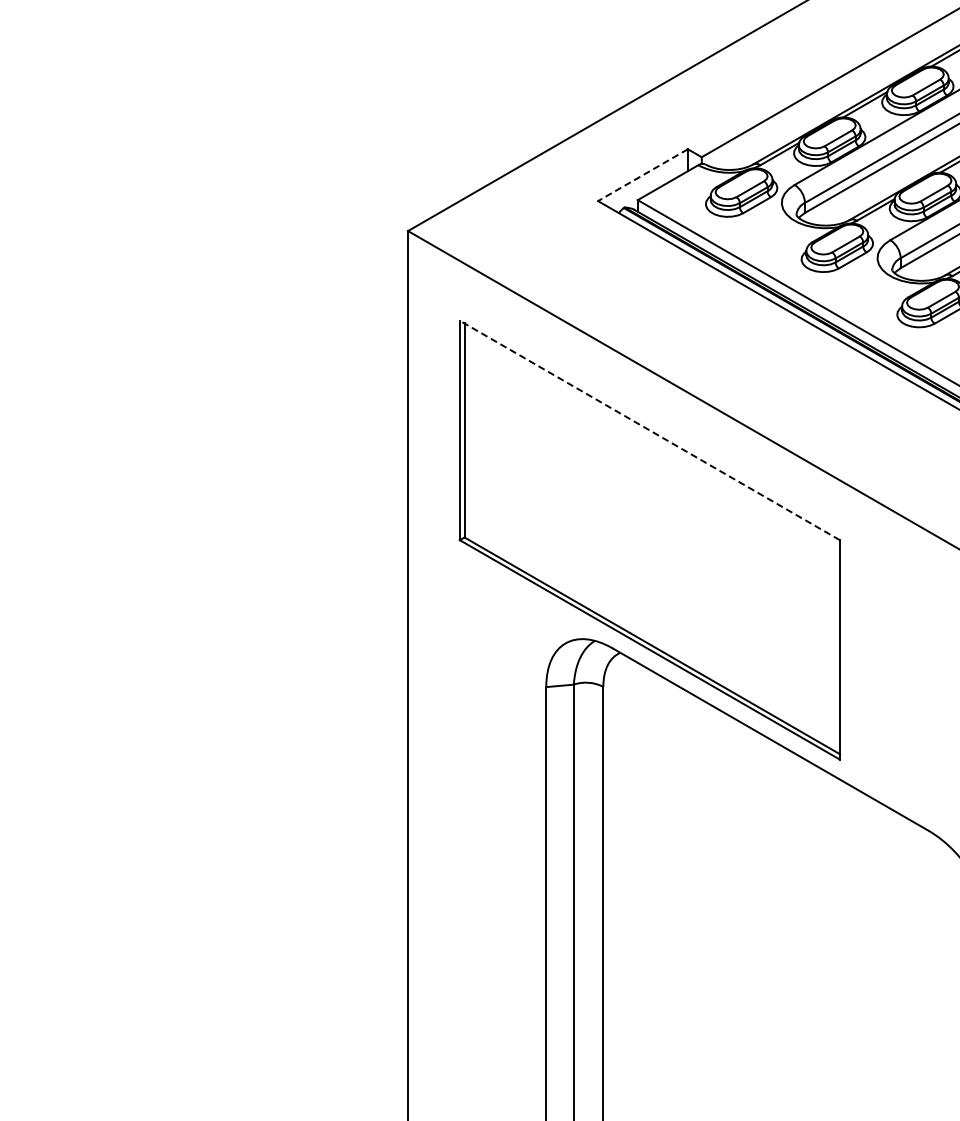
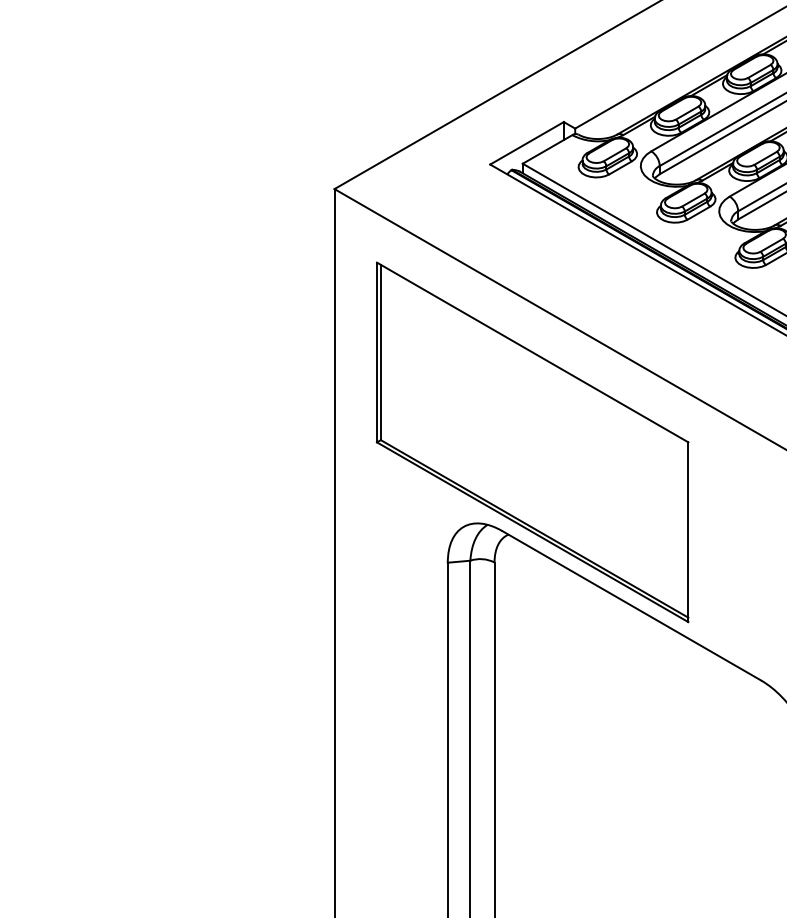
line: (643, 175) -> (527, 143), dashed -> solid
line: (649, 430) -> (532, 352), dashed -> solid

